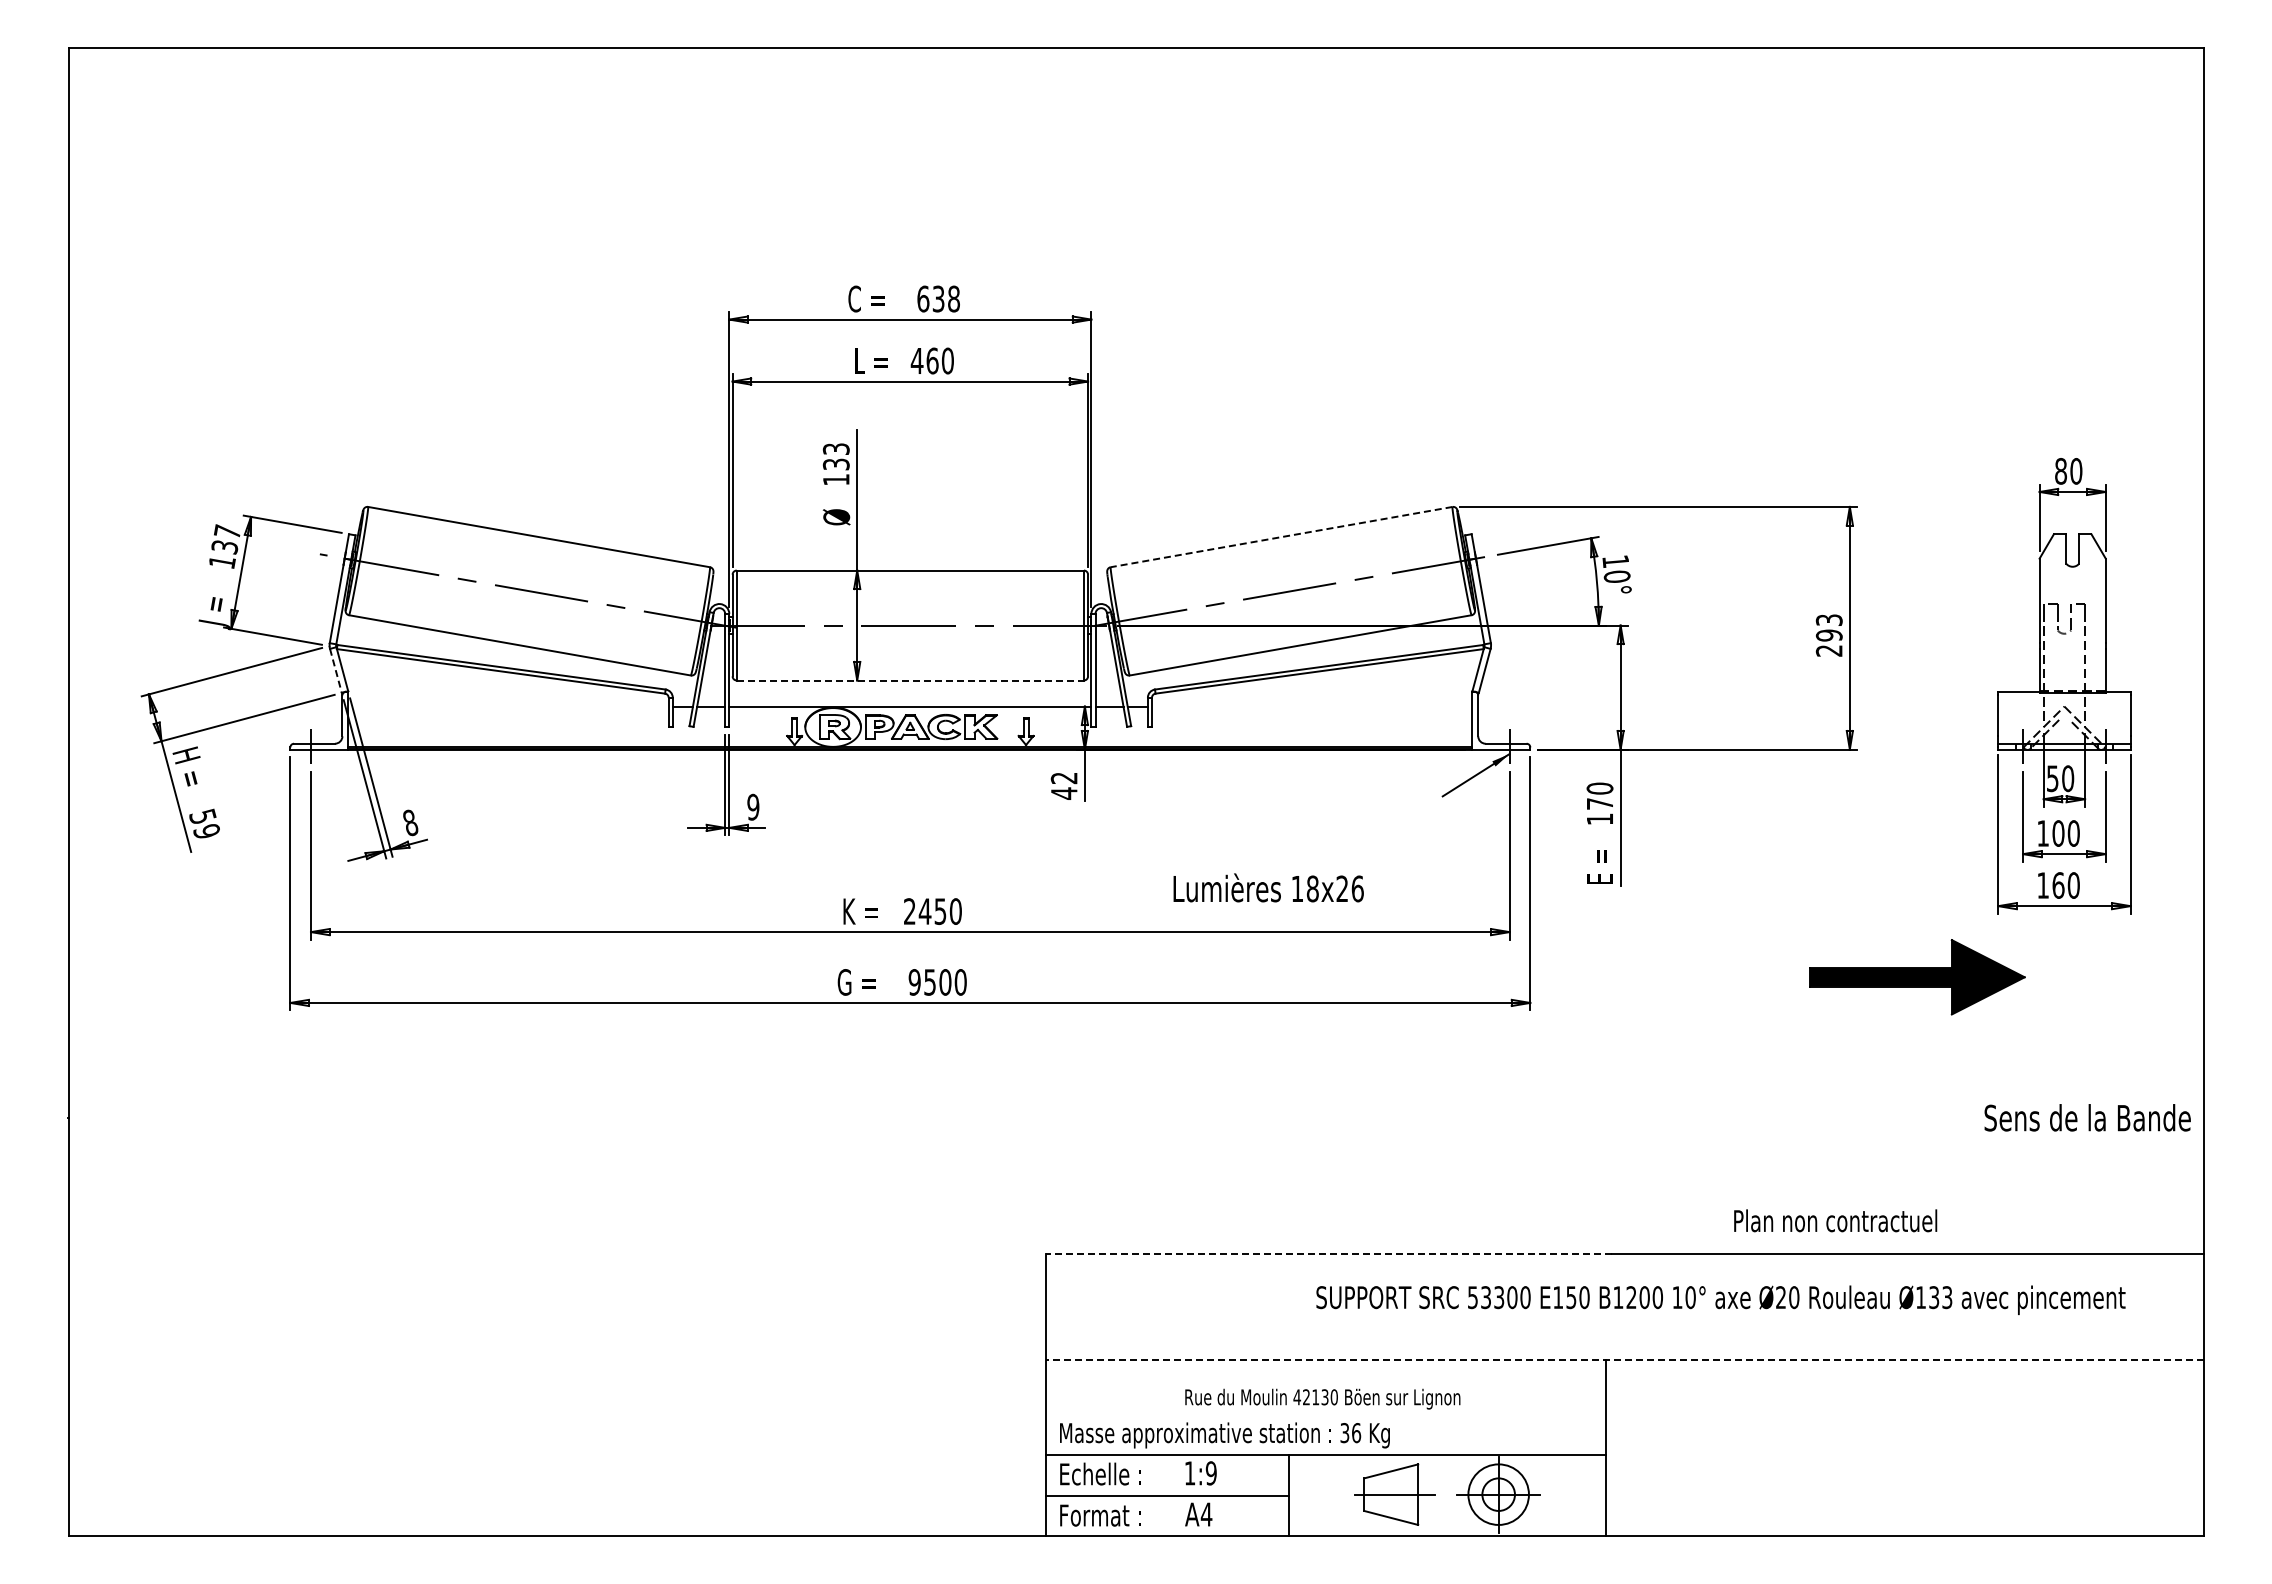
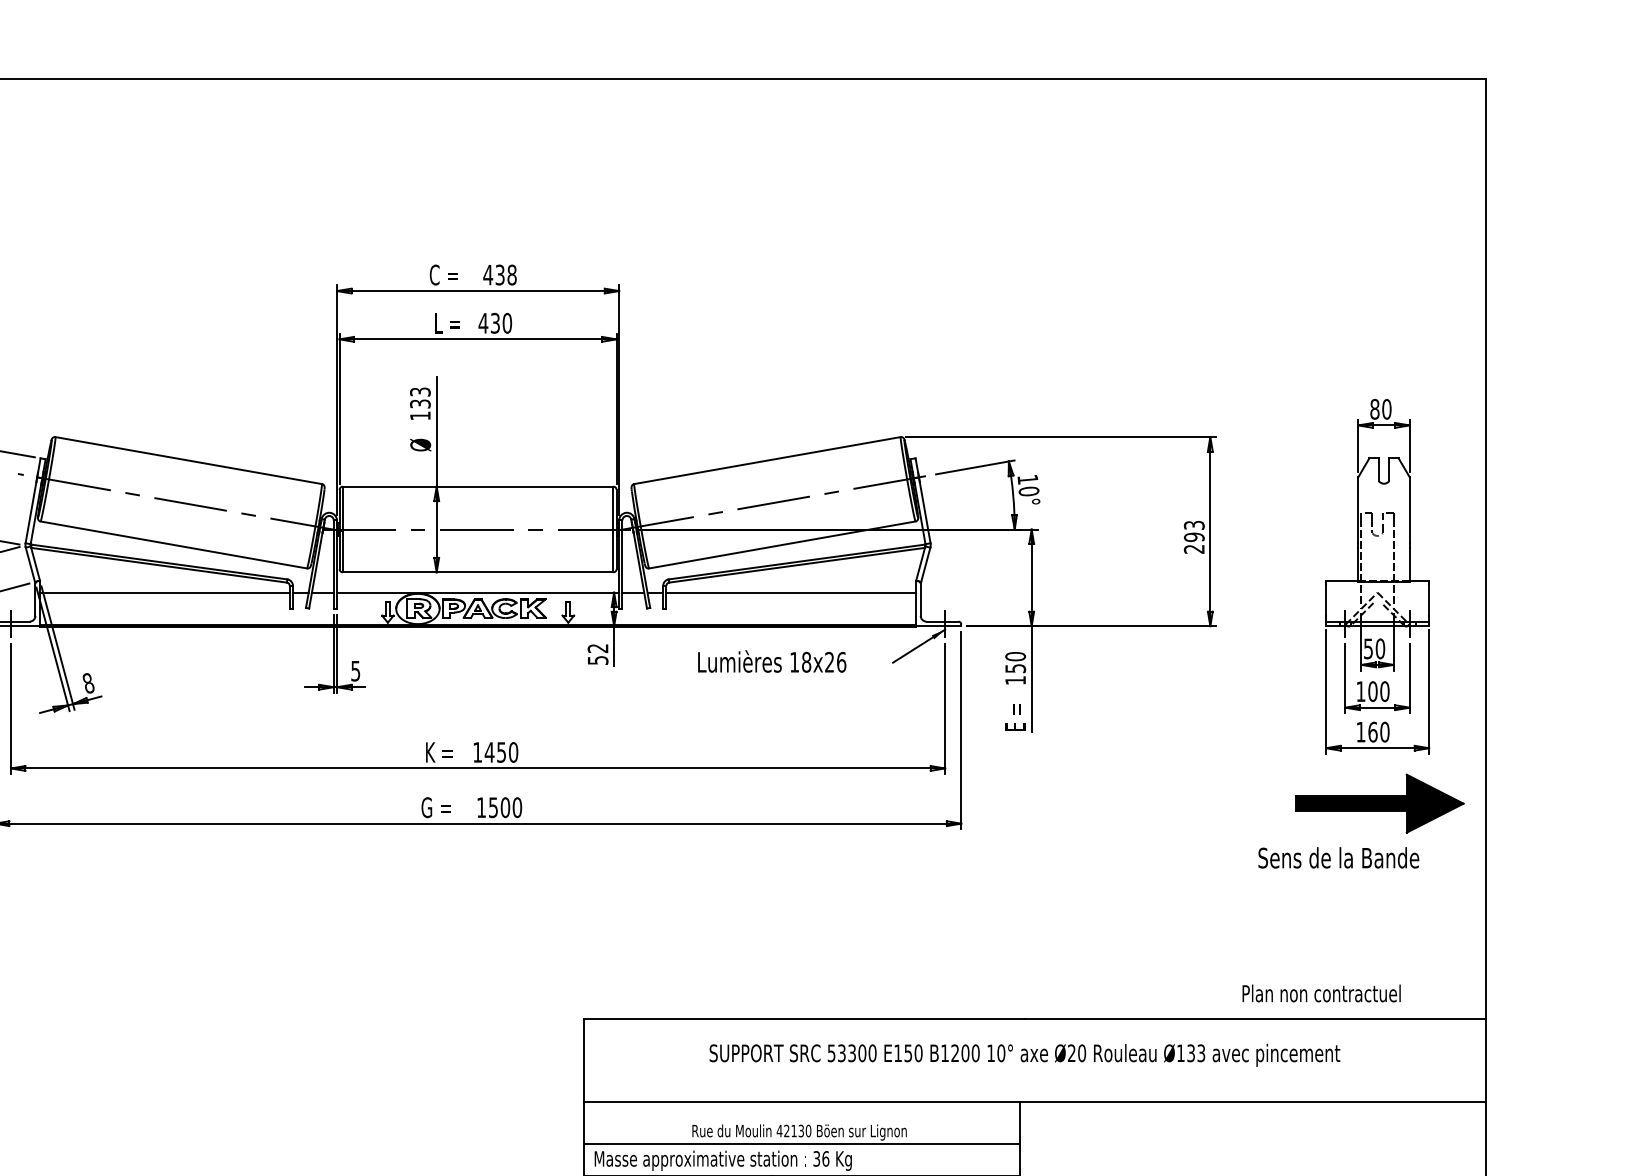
text: (922, 298) -> (487, 274), 638 -> 438
text: (932, 360) -> (495, 322), 460 -> 430
line: (1281, 537) -> (767, 460), dashed -> solid
line: (335, 670) -> (30, 564), dashed -> solid
line: (910, 680) -> (478, 572), dashed -> solid
line: (508, 706) -> (164, 592), added
line: (1312, 706) -> (791, 592), added
text: (1064, 793) -> (598, 660), 42 -> 52
text: (1600, 803) -> (1016, 668), 170 -> 150
text: (753, 806) -> (355, 670), 9 -> 5
text: (1268, 887) -> (772, 661), moved
text: (909, 911) -> (477, 752), 2450 -> 1450
part: (1917, 977) -> (1379, 803), moved
text: (914, 982) -> (481, 807), 9500 -> 1500
text: (2087, 1117) -> (1338, 857), moved
text: (1835, 1220) -> (1321, 993), moved
line: (1329, 1253) -> (804, 1018), dashed -> solid
text: (1720, 1300) -> (1024, 1055), moved
line: (1624, 1359) -> (1034, 1101), dashed -> solid
line: (1326, 1413) -> (802, 1143), added

